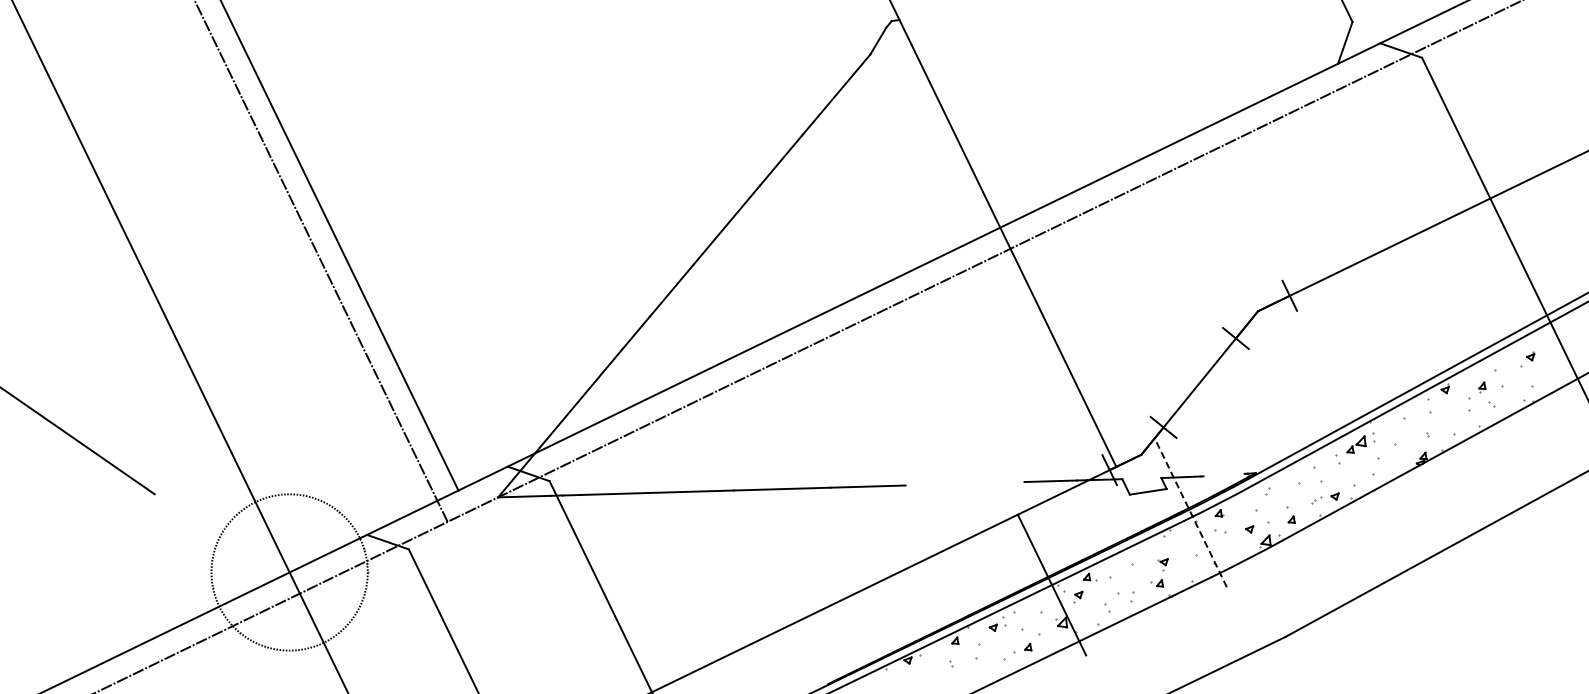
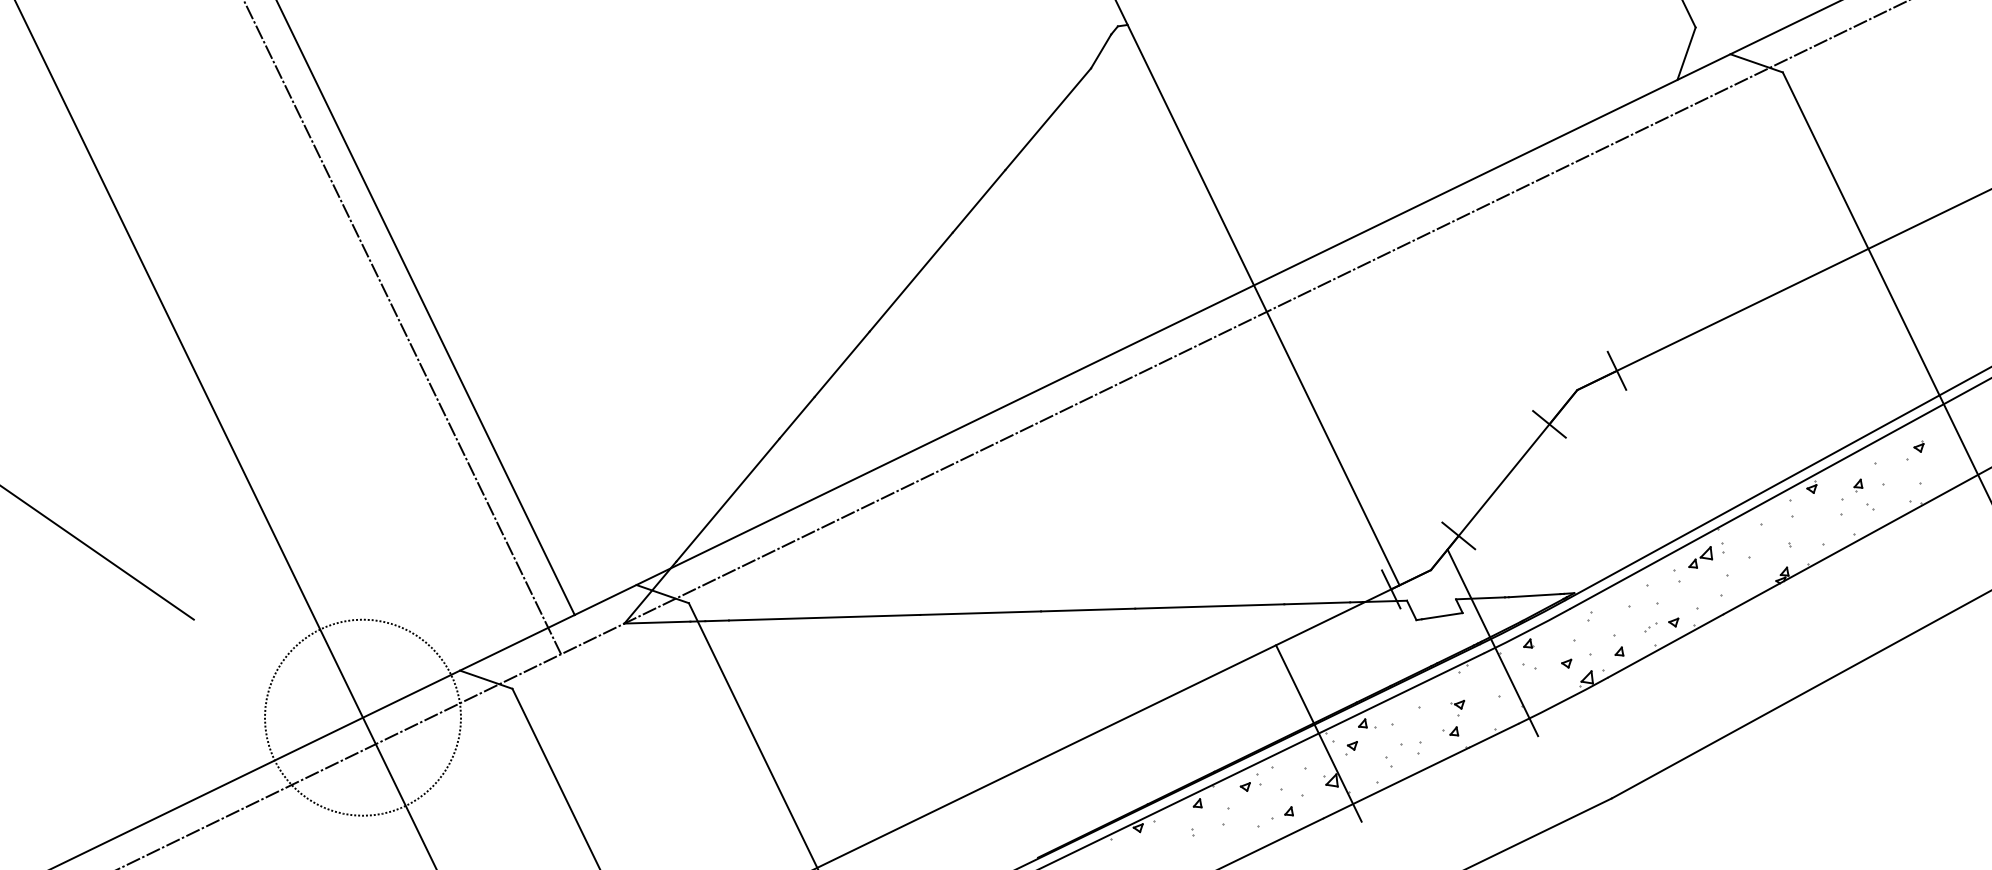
line: (1223, 474) -> (1533, 594), added
line: (964, 483) -> (1209, 606), added
line: (1190, 512) -> (1492, 642), dashed -> solid

